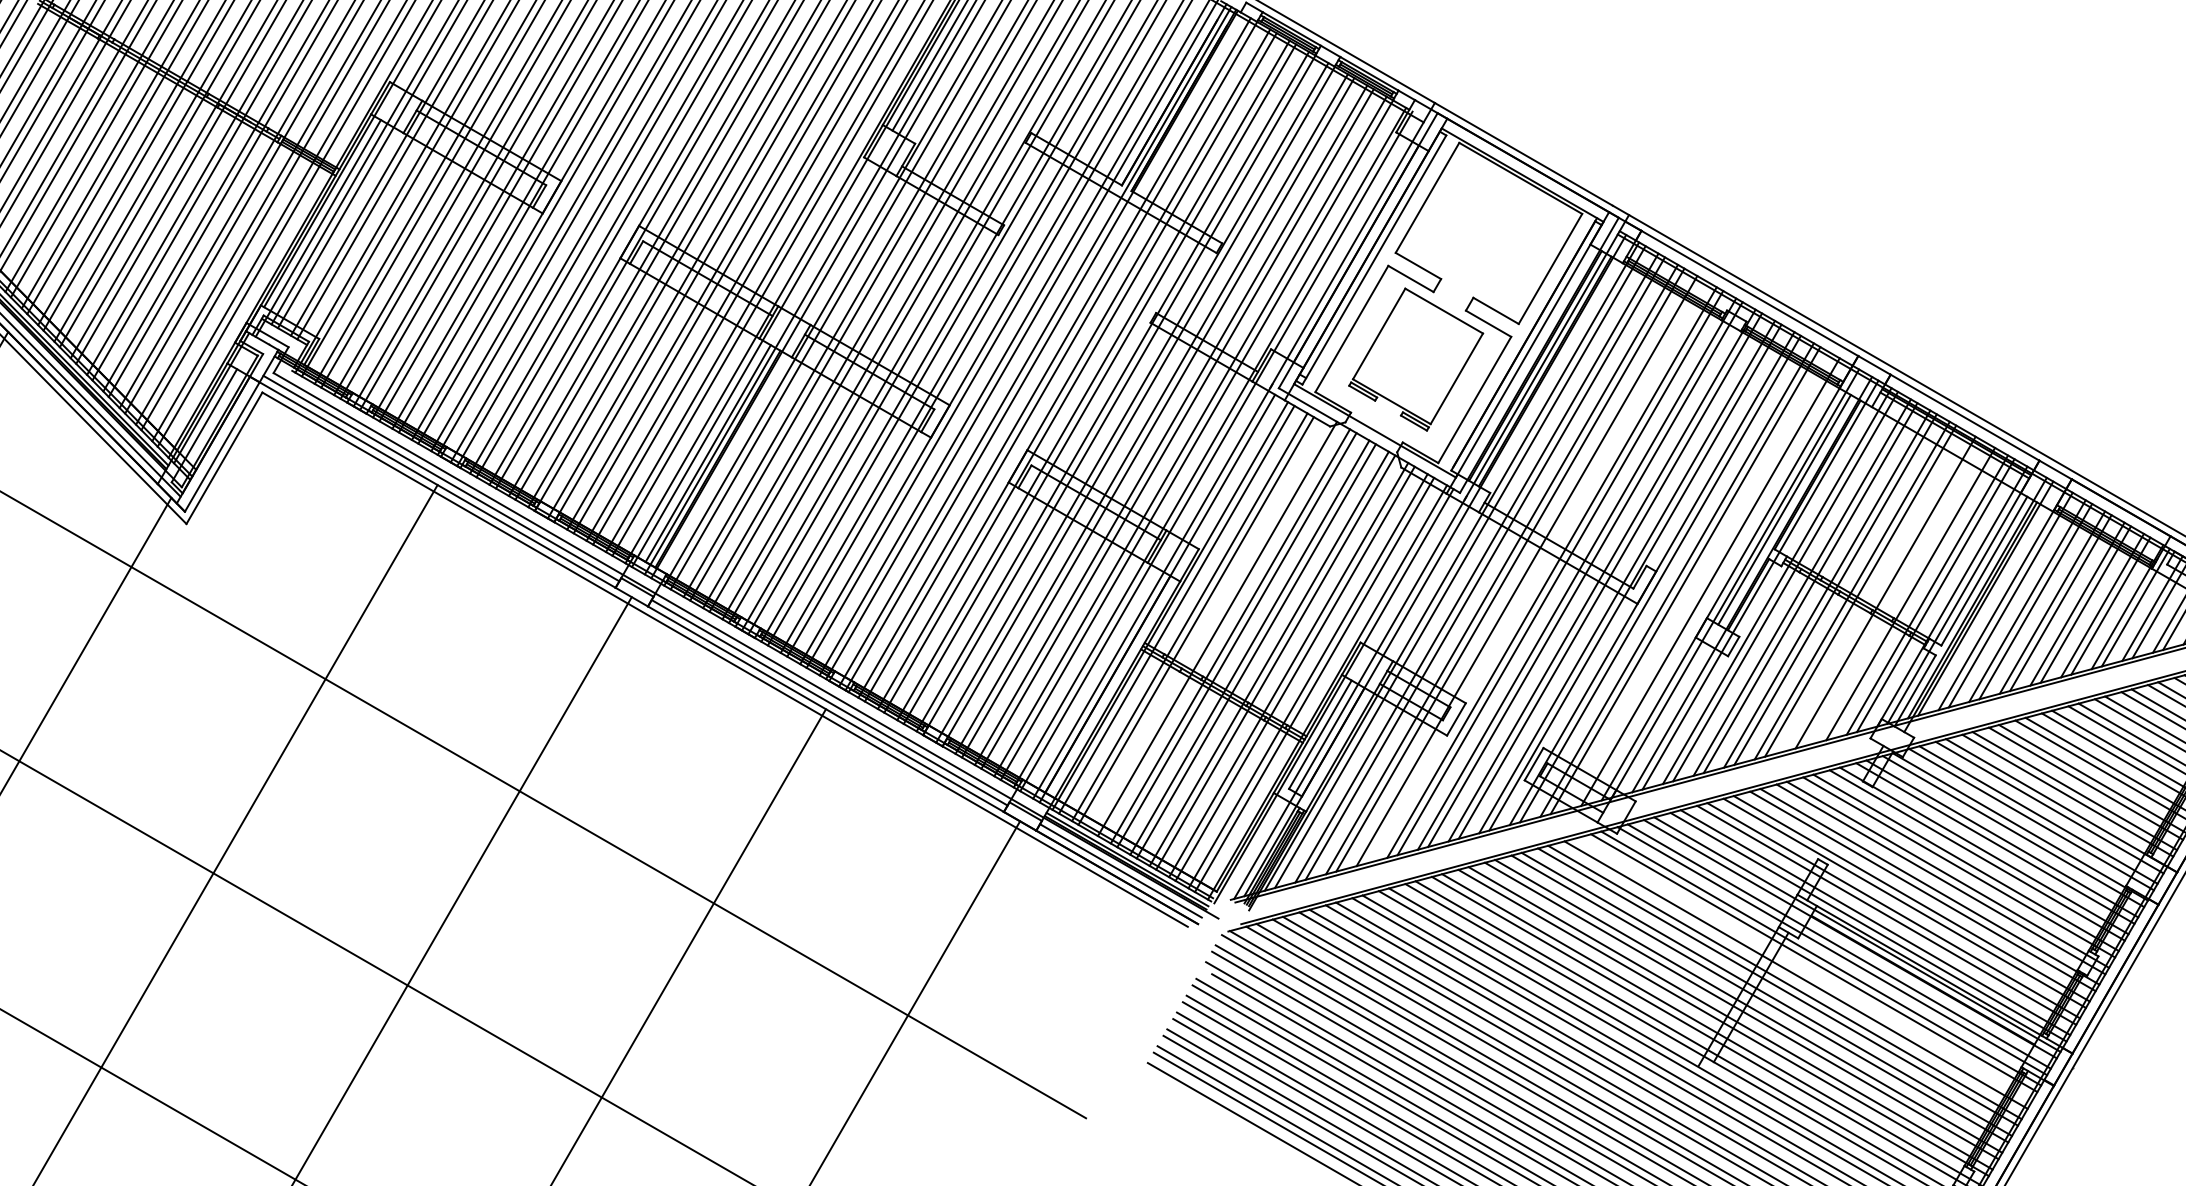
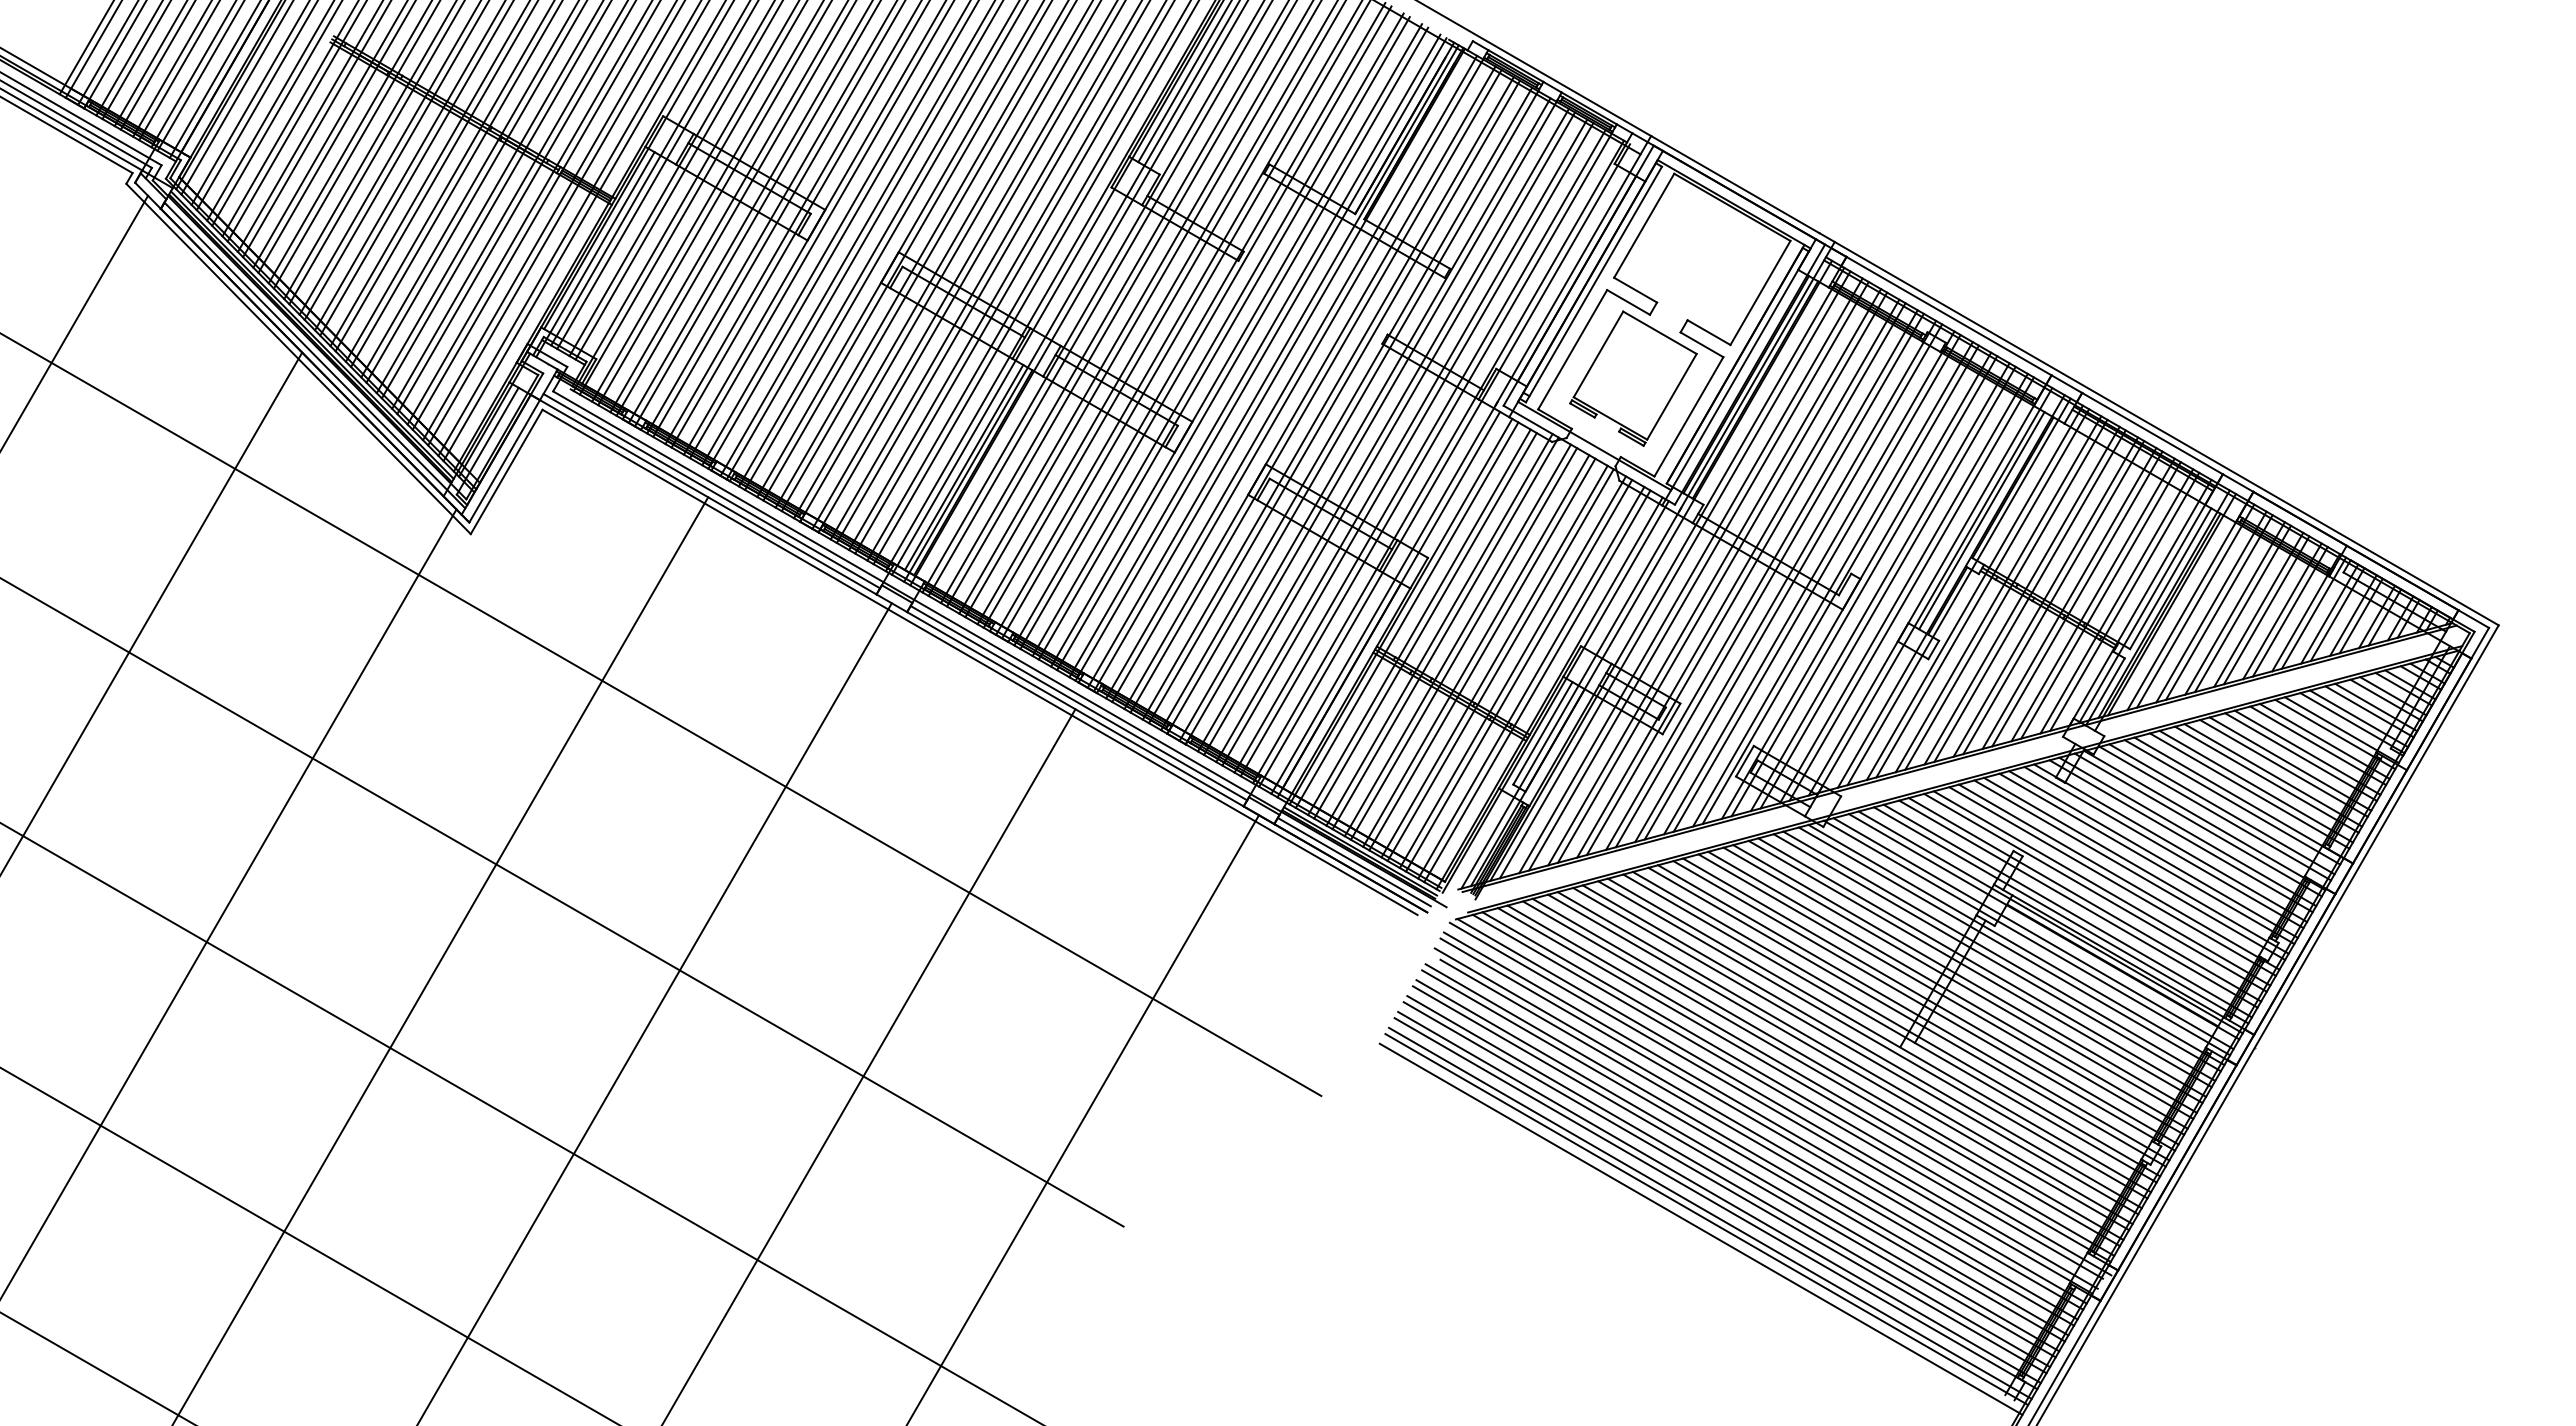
line: (1534, 571) -> (1745, 579), added
line: (1701, 581) -> (1903, 588), added
line: (1877, 592) -> (2069, 598), added
line: (1901, 593) -> (2092, 599), added
line: (1211, 624) -> (1439, 629), added
line: (1803, 969) -> (1999, 955), added

